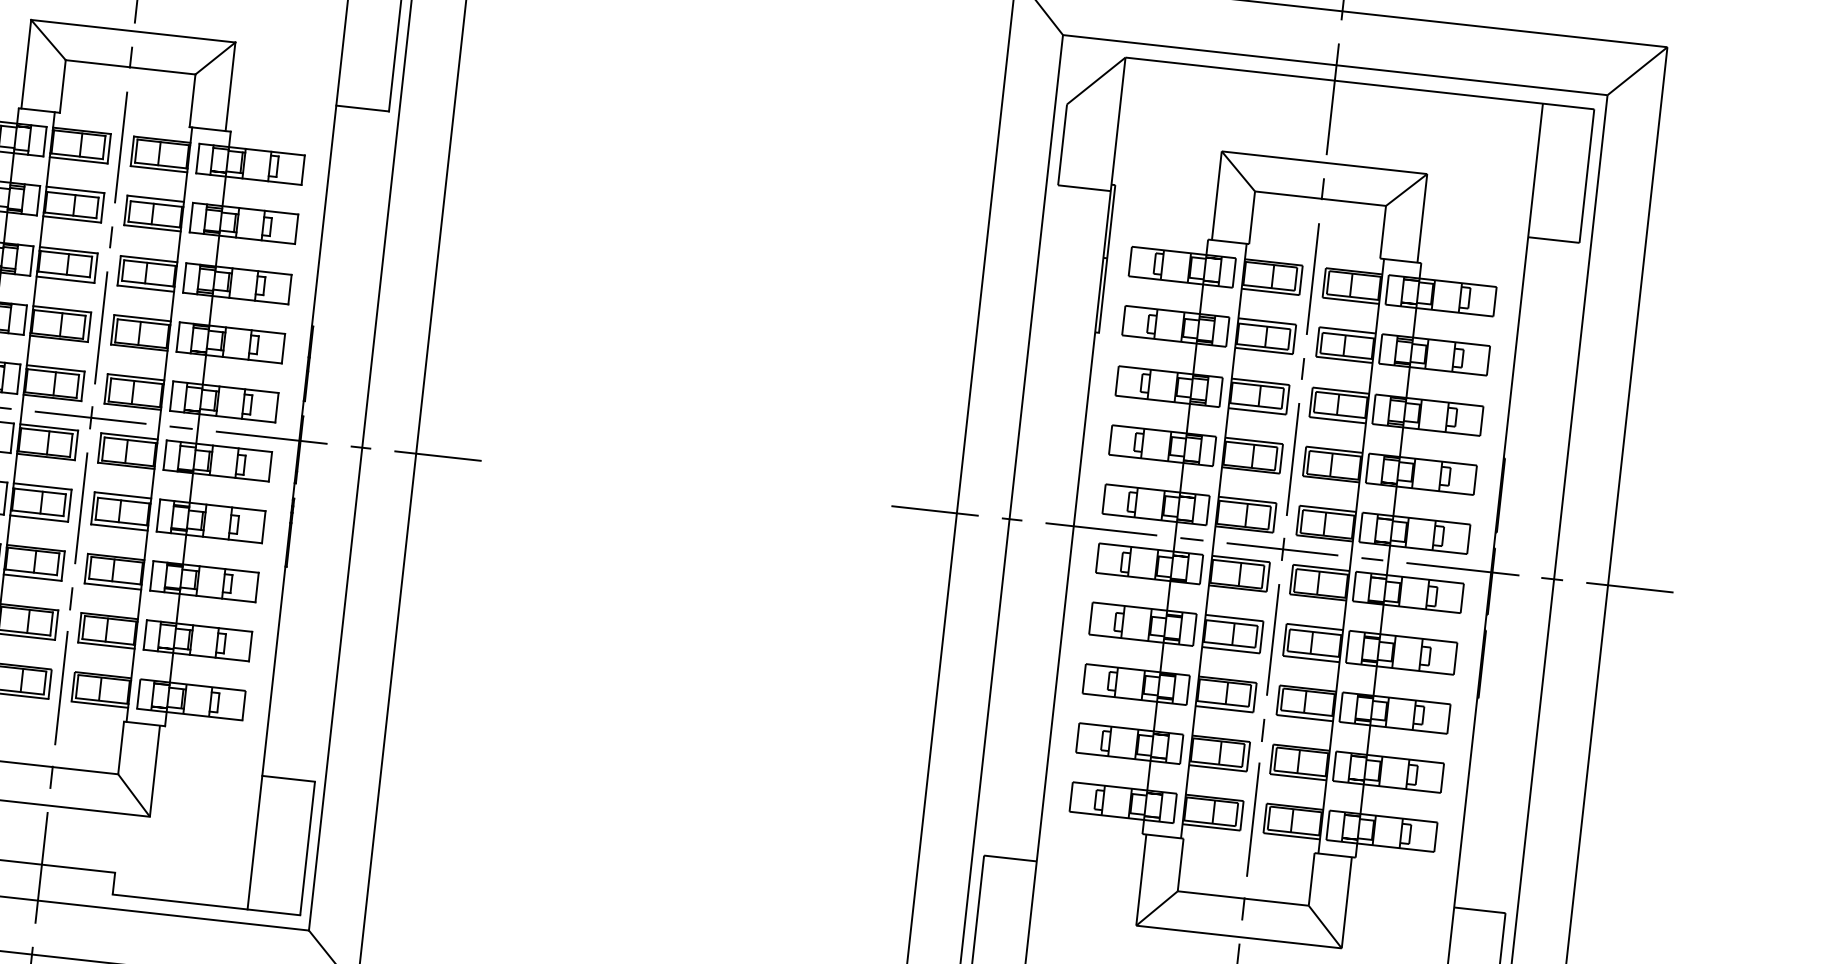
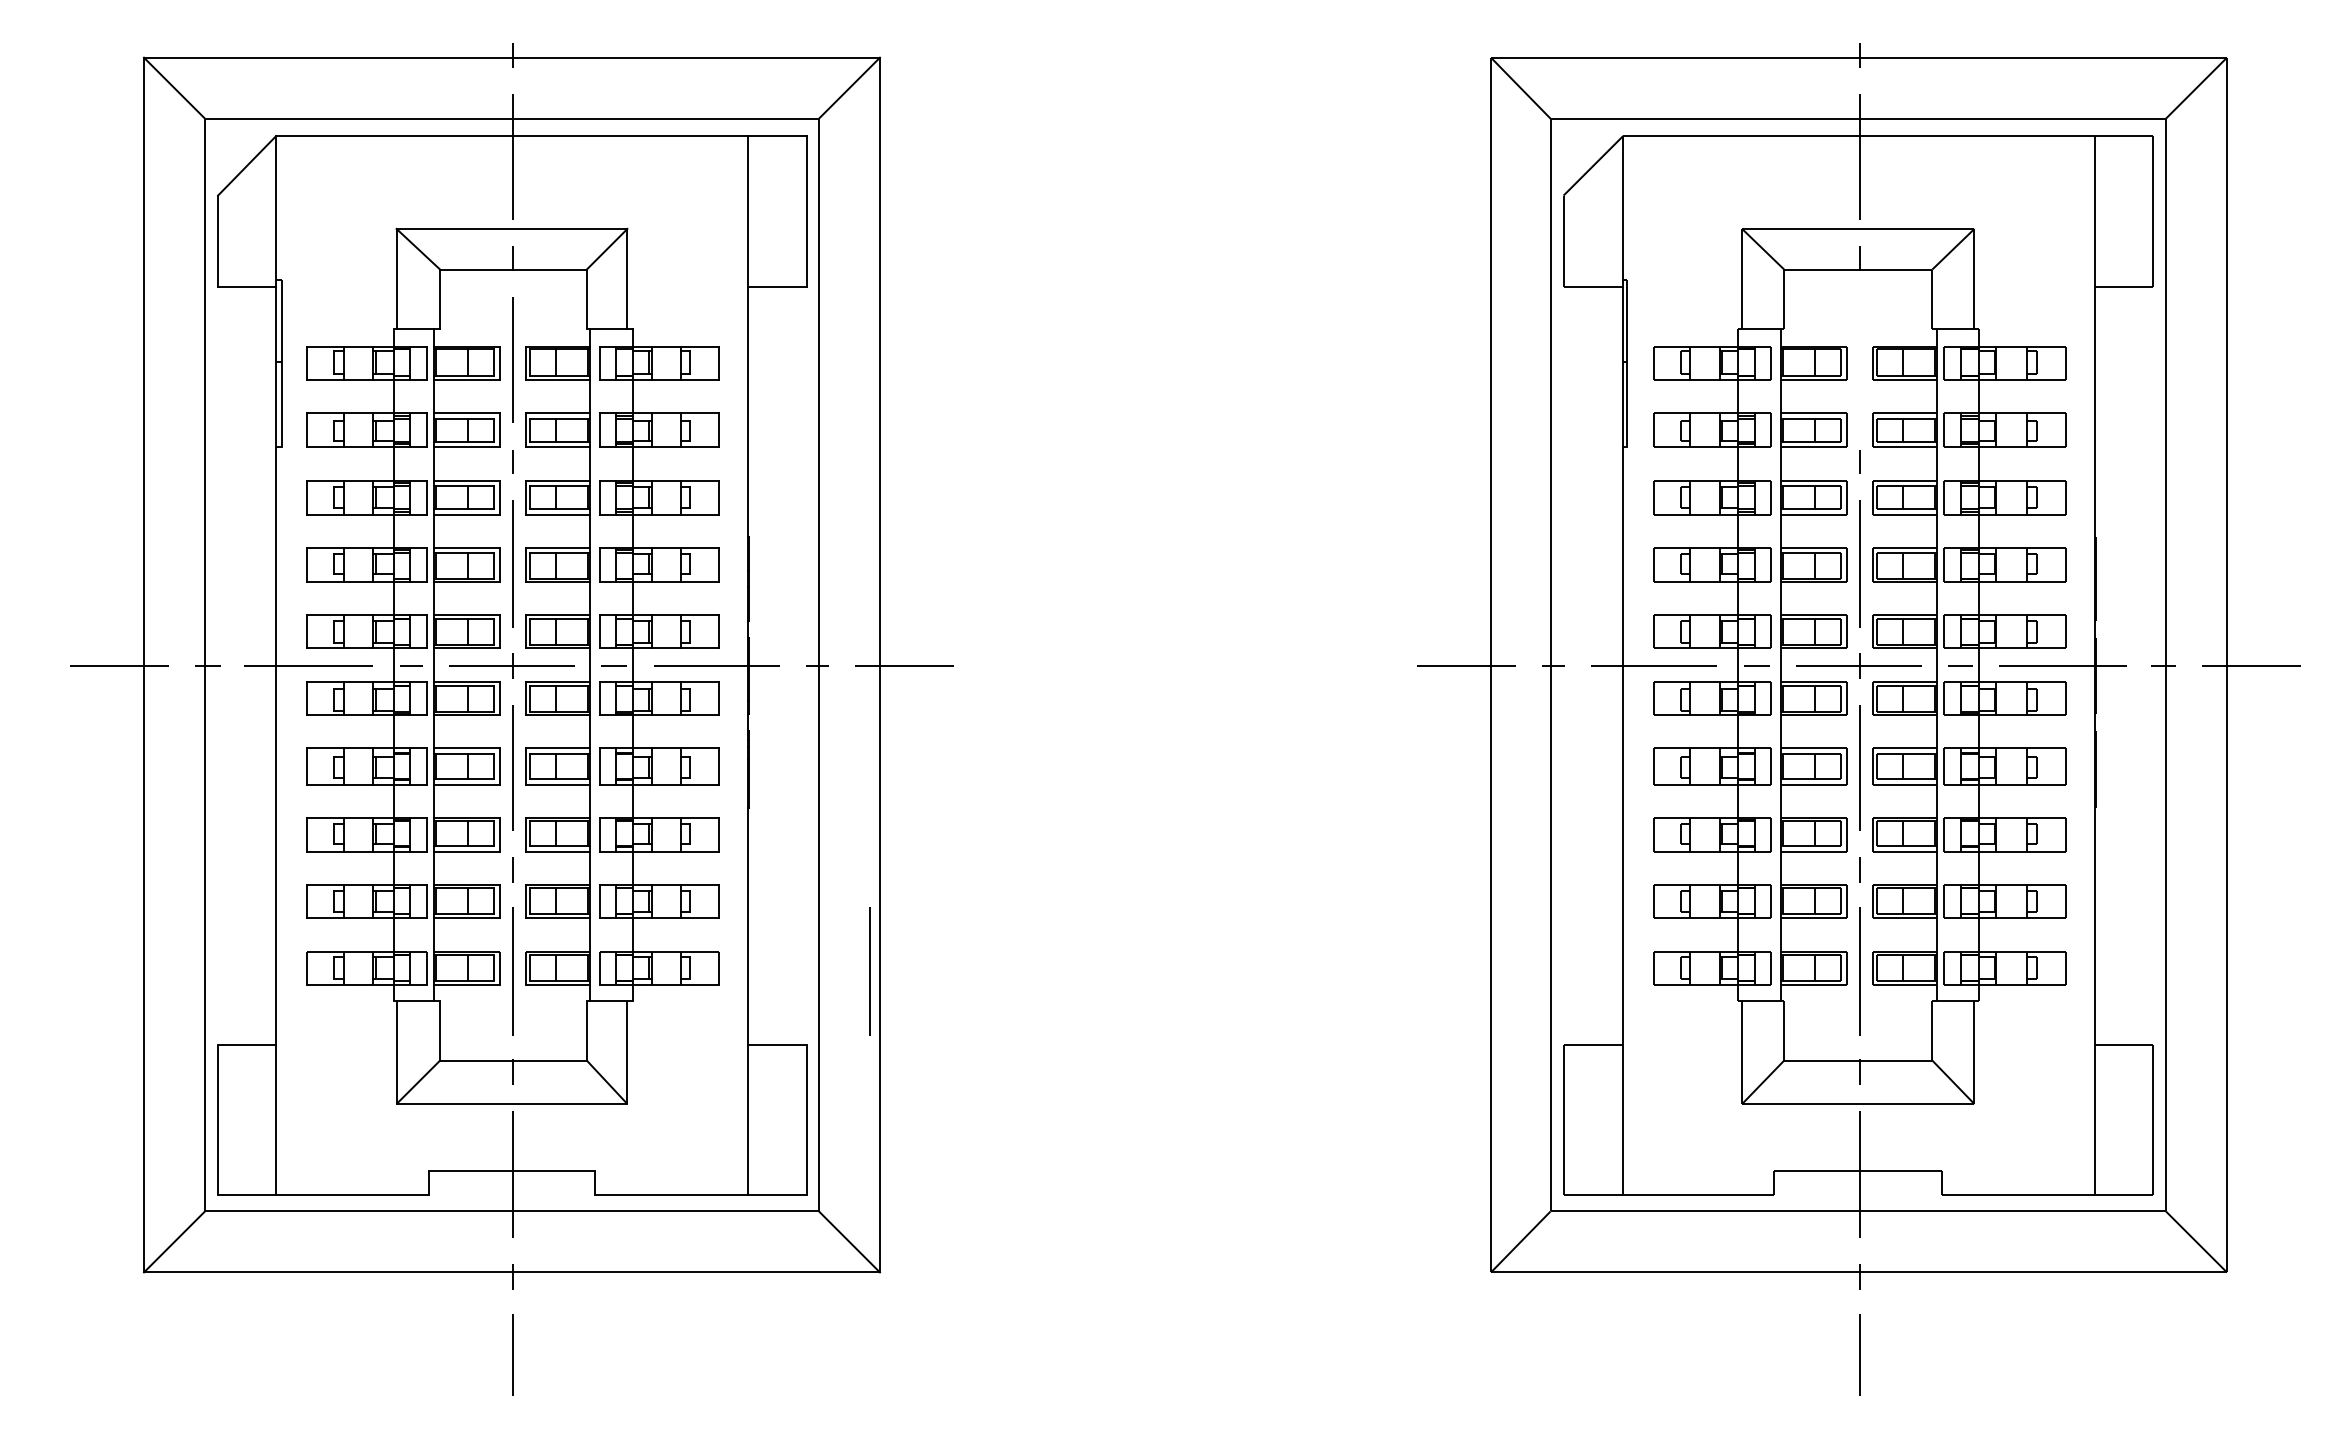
line: (1312, 278) -> (1859, 359), removed
line: (377, 723) -> (869, 971), added

